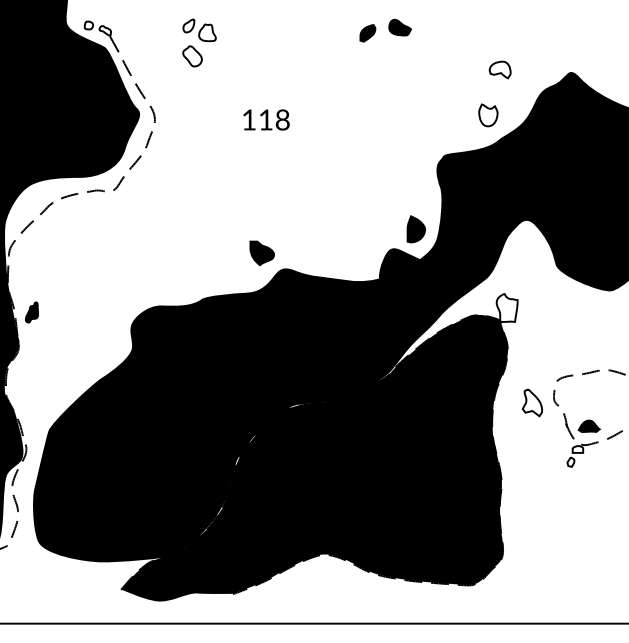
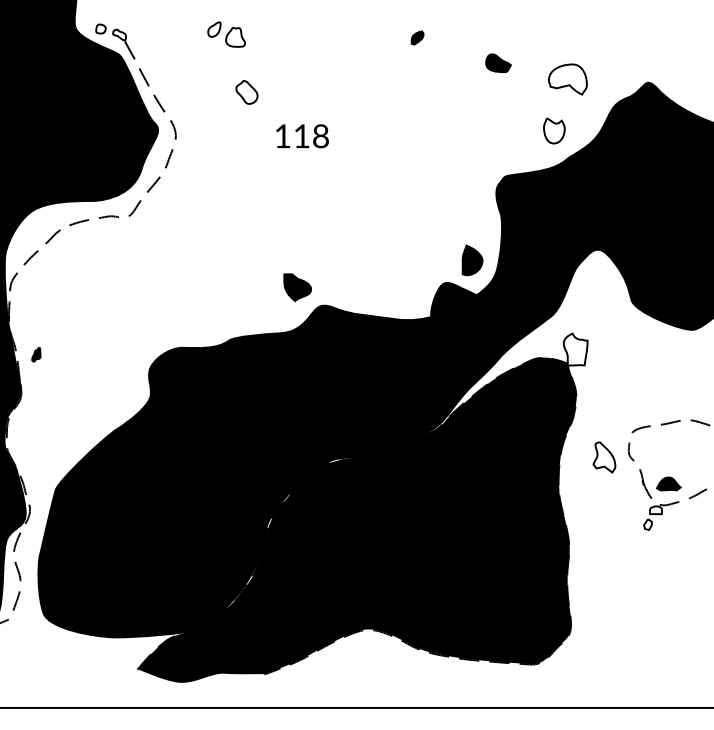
part: (400, 27) -> (498, 63), moved
part: (367, 33) -> (417, 38), size x0.7
part: (192, 56) -> (246, 92), moved
part: (499, 69) -> (566, 78), size x1.6
part: (31, 312) -> (35, 354), size x0.6

